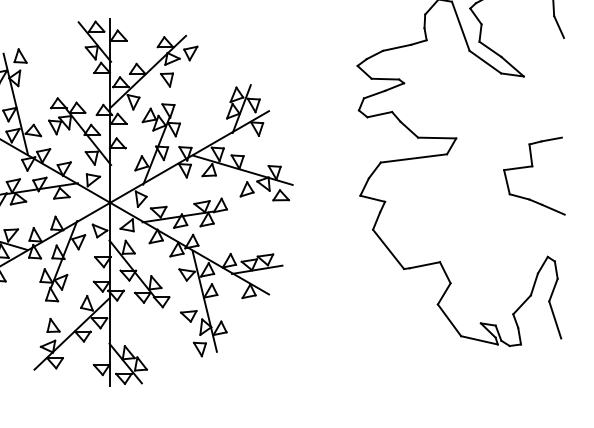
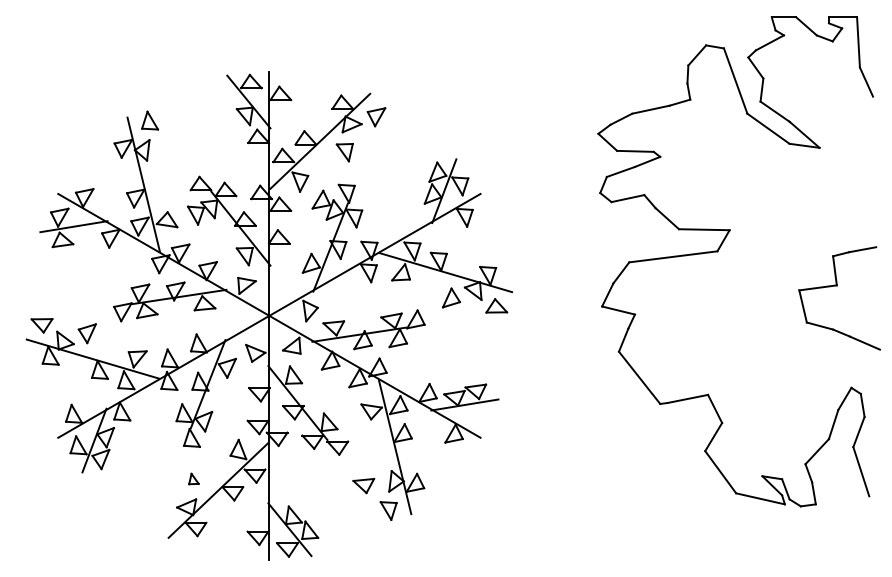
part: (532, 167) -> (837, 286), moved
part: (188, 316) -> (363, 486), moved
part: (53, 325) -> (193, 478), size x0.6

